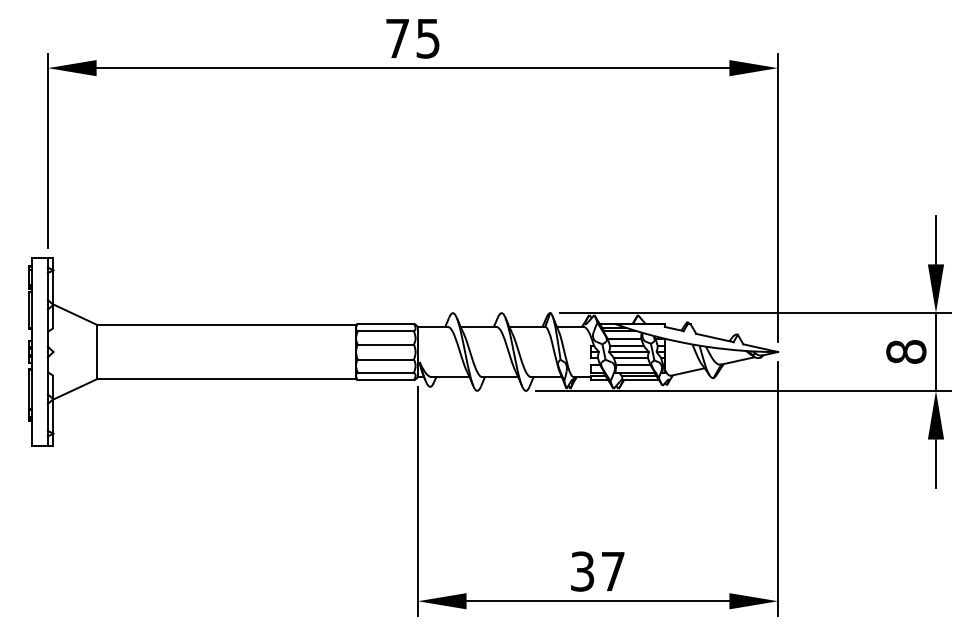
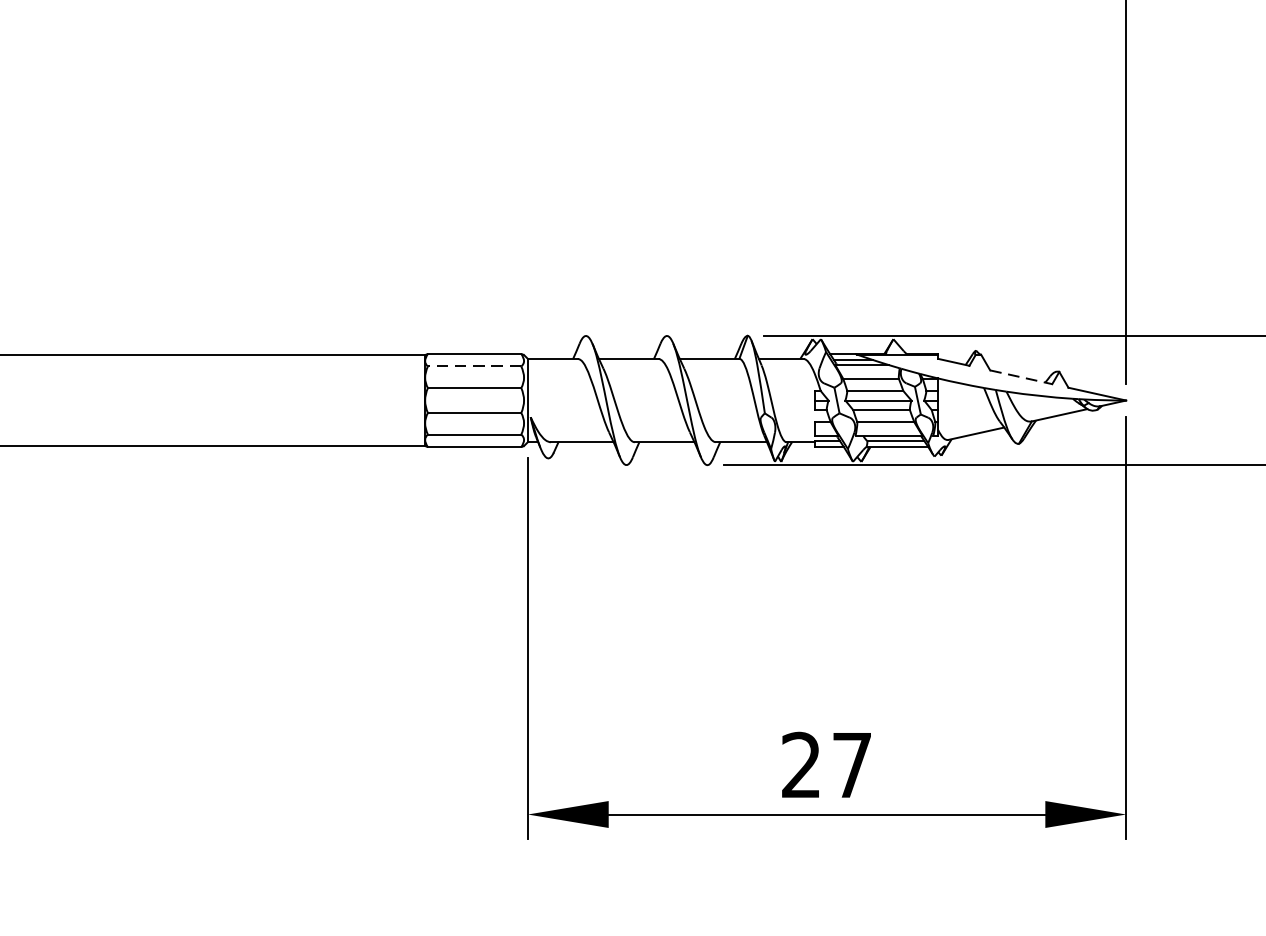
line: (385, 331) -> (474, 366), solid -> dashed
line: (715, 338) -> (1022, 378), solid -> dashed
text: (582, 571) -> (801, 765), 37 -> 27

